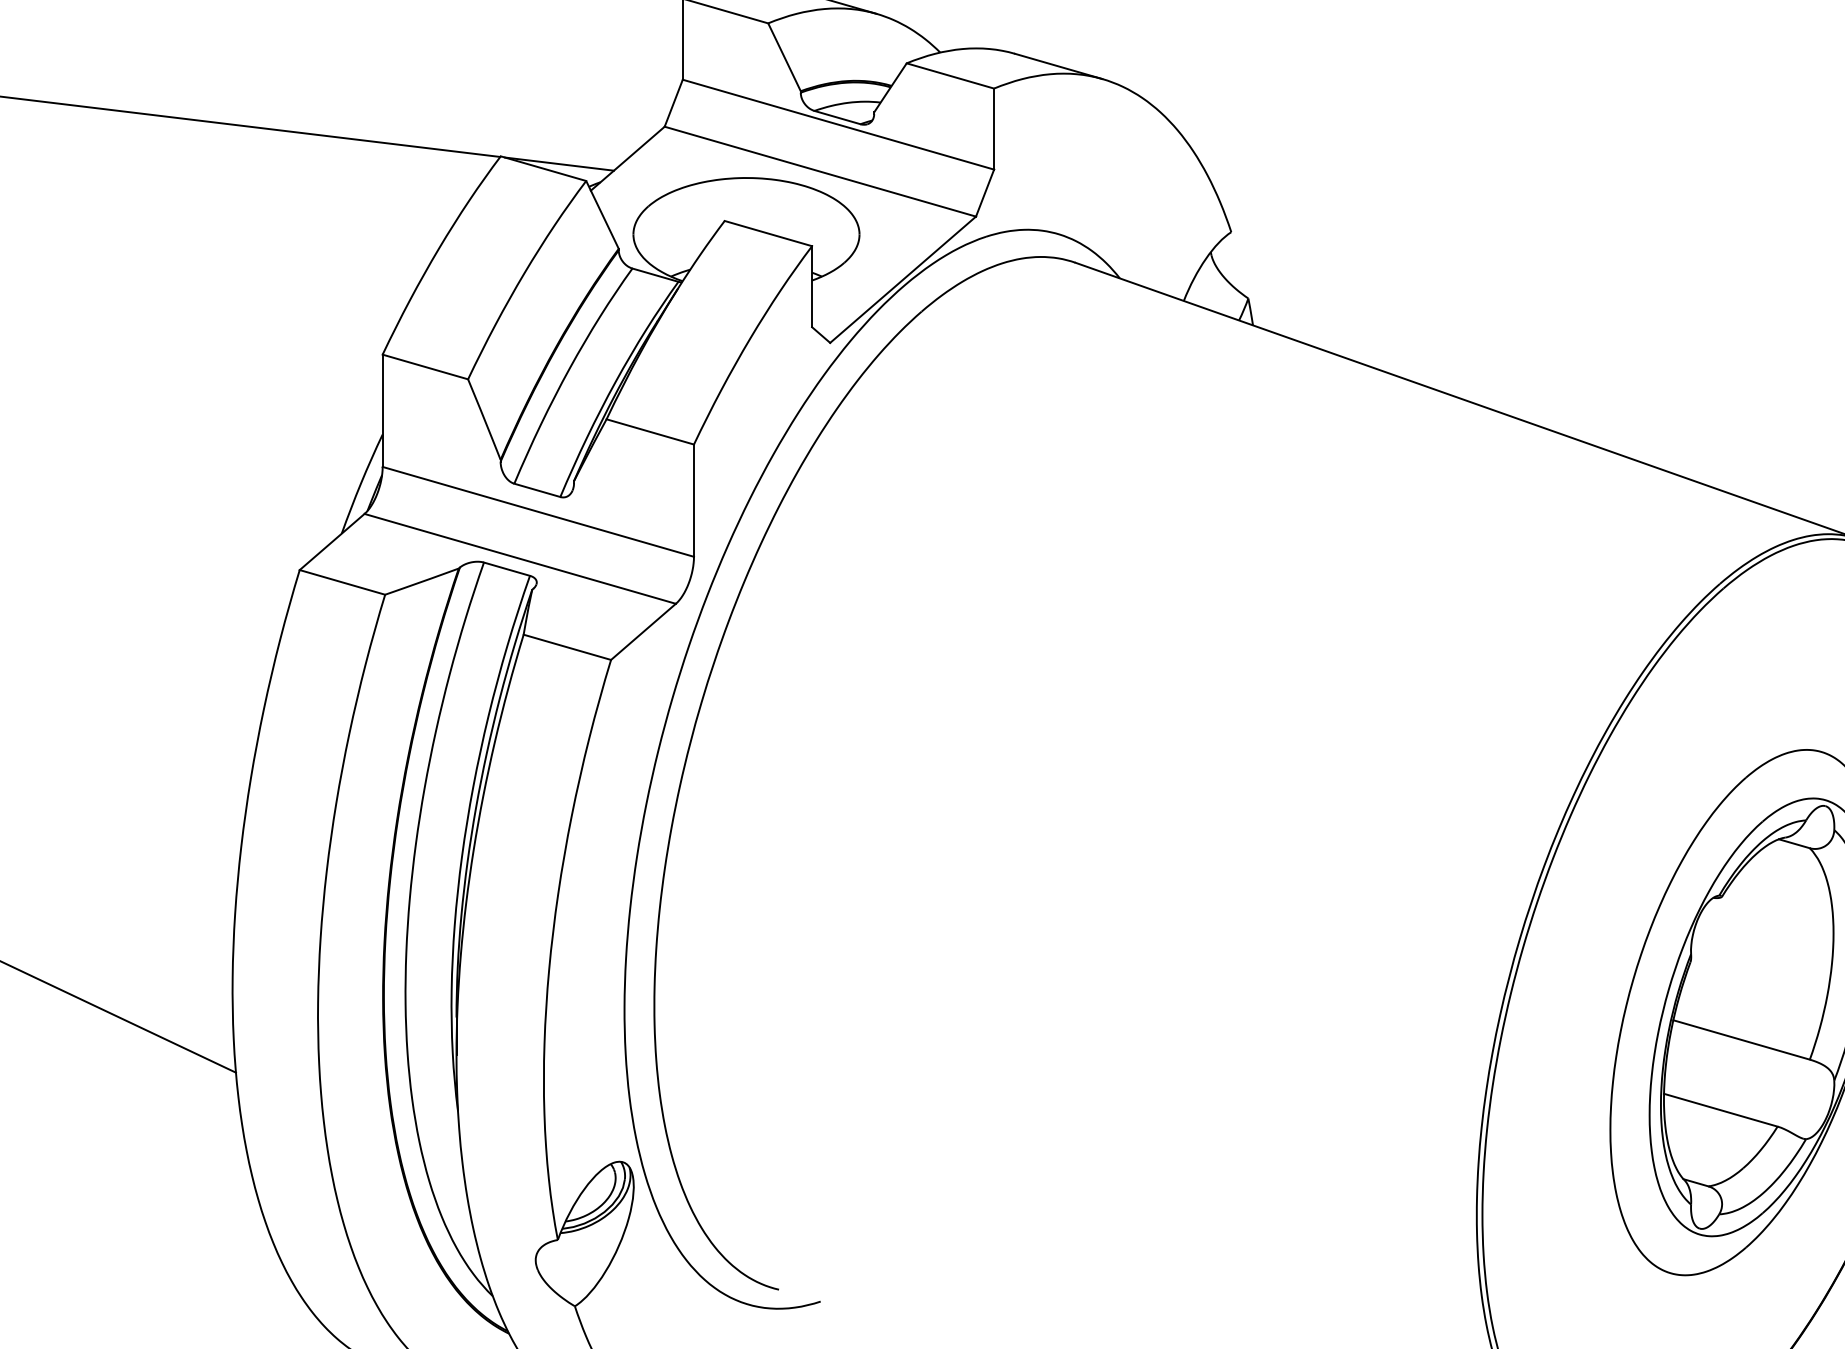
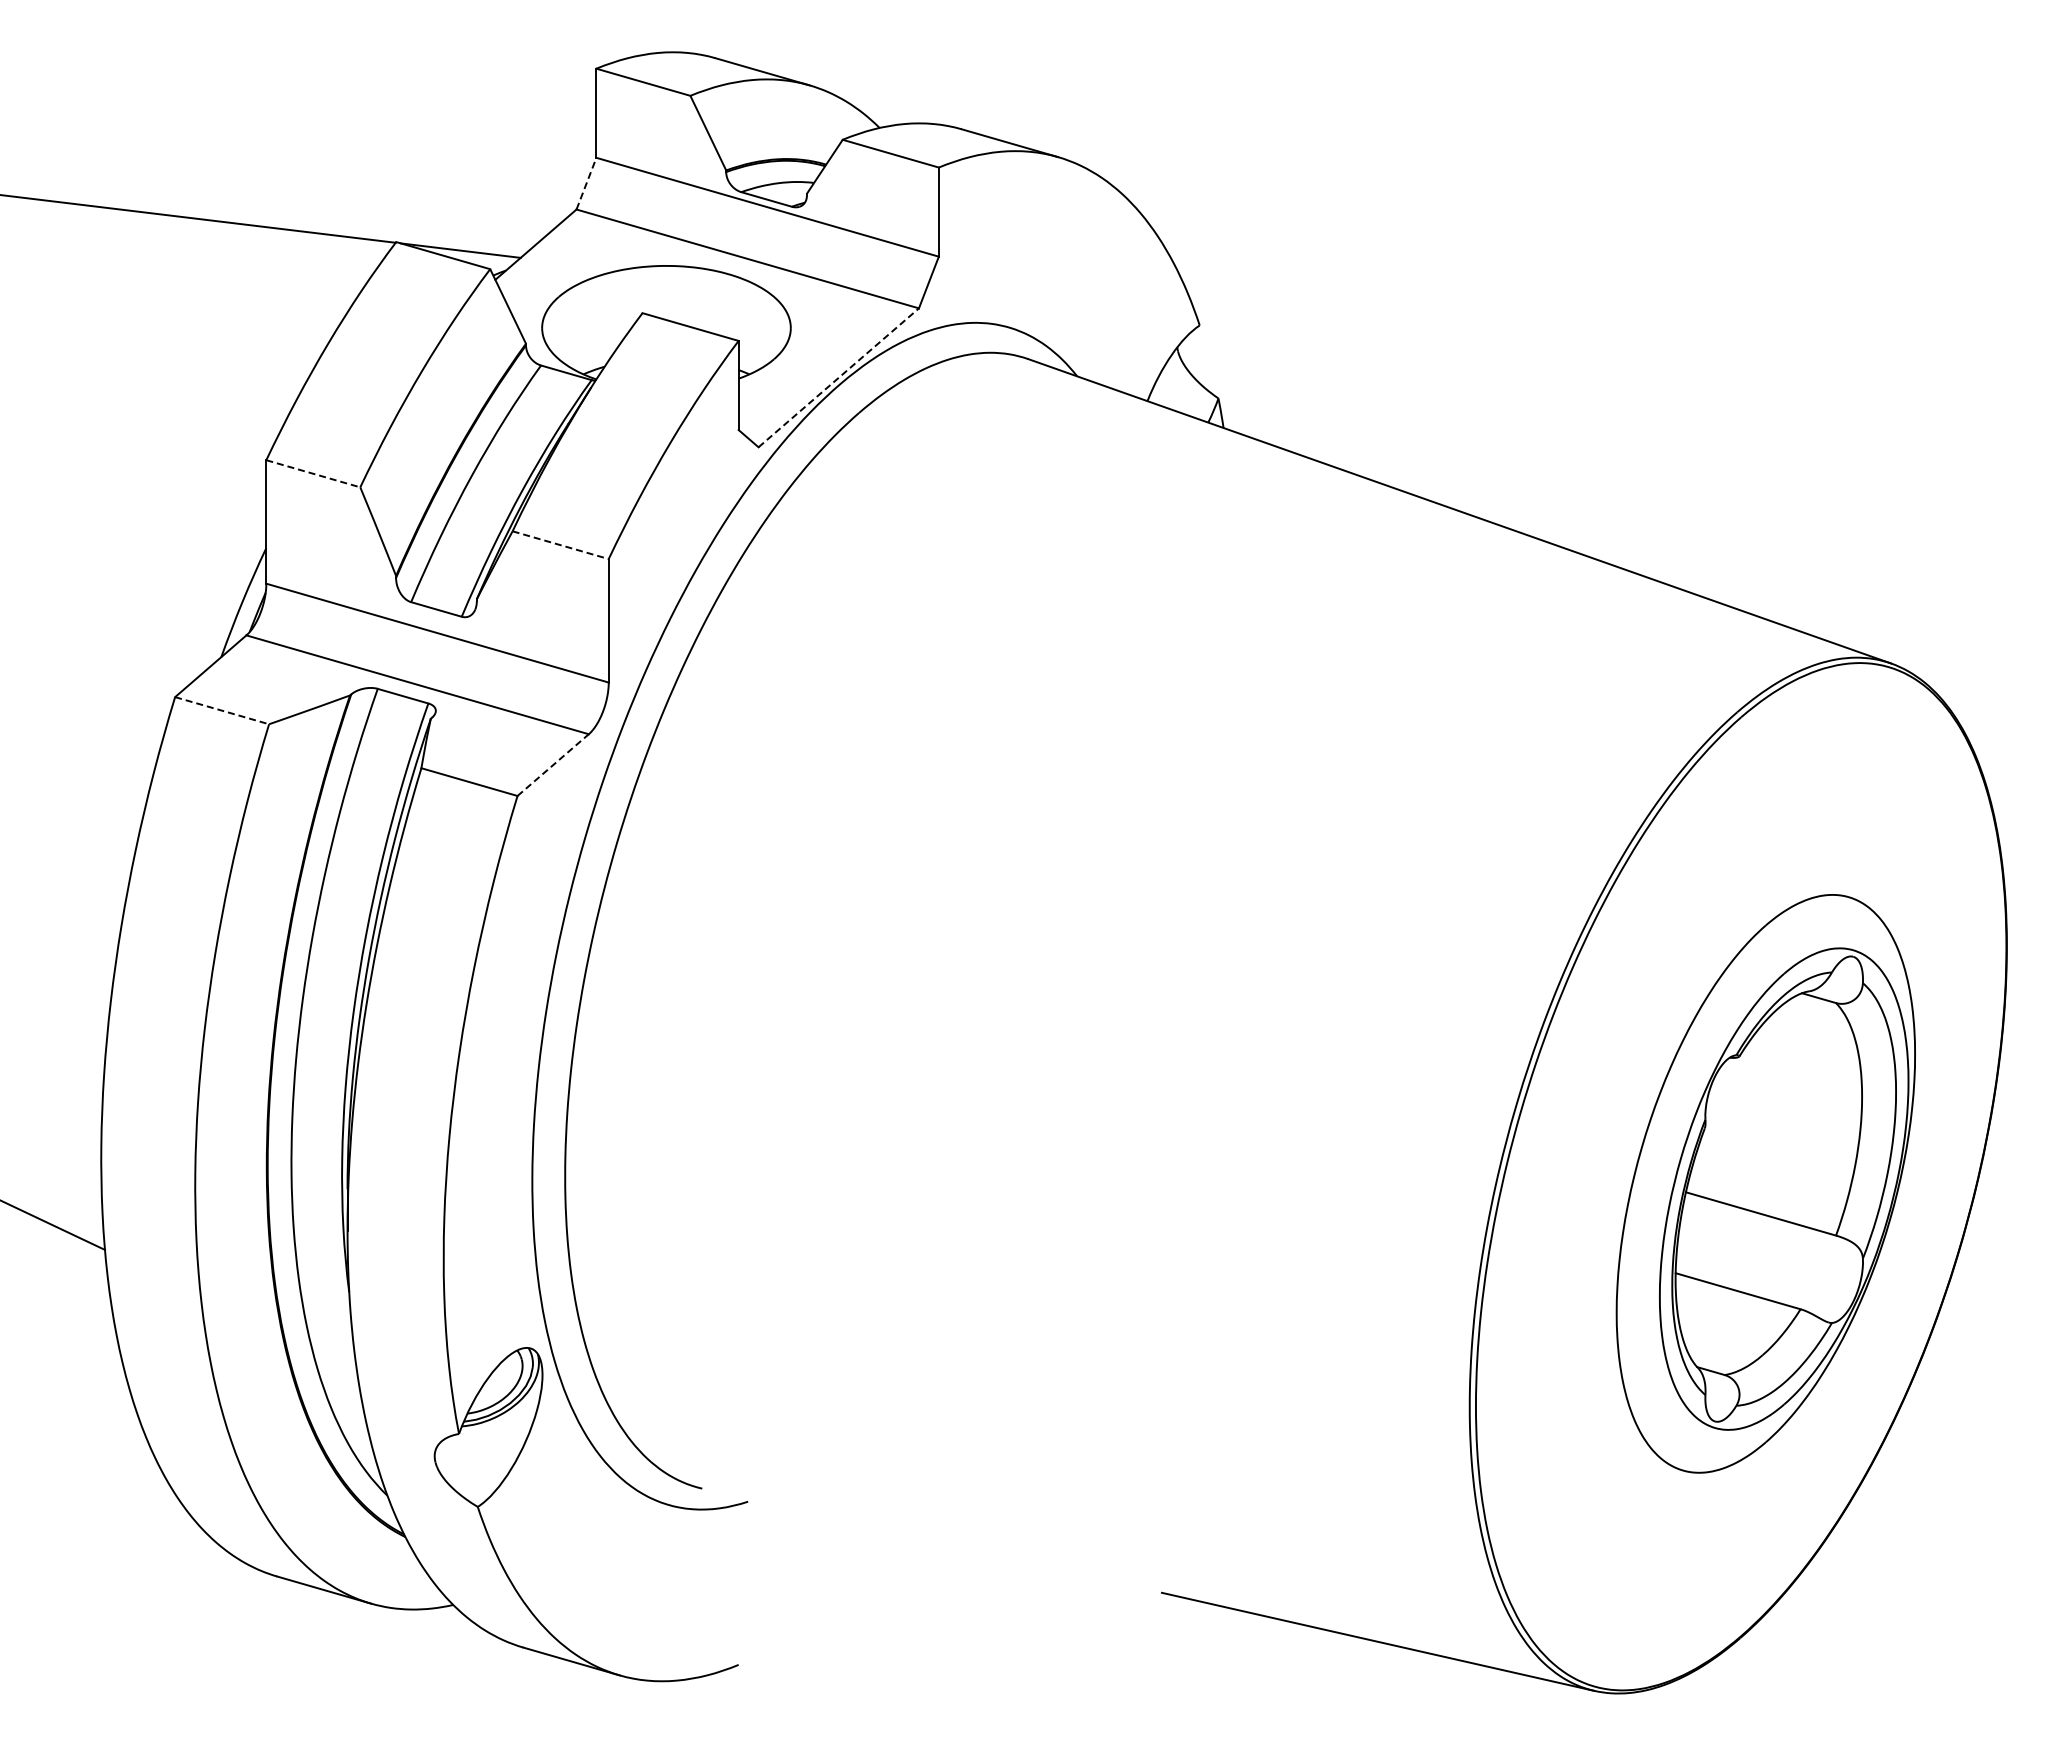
line: (673, 103) -> (586, 183), solid -> dashed
line: (903, 279) -> (839, 377), solid -> dashed
line: (425, 366) -> (313, 473), solid -> dashed
line: (651, 432) -> (561, 545), solid -> dashed
line: (342, 582) -> (222, 710), solid -> dashed
line: (643, 631) -> (553, 764), solid -> dashed

